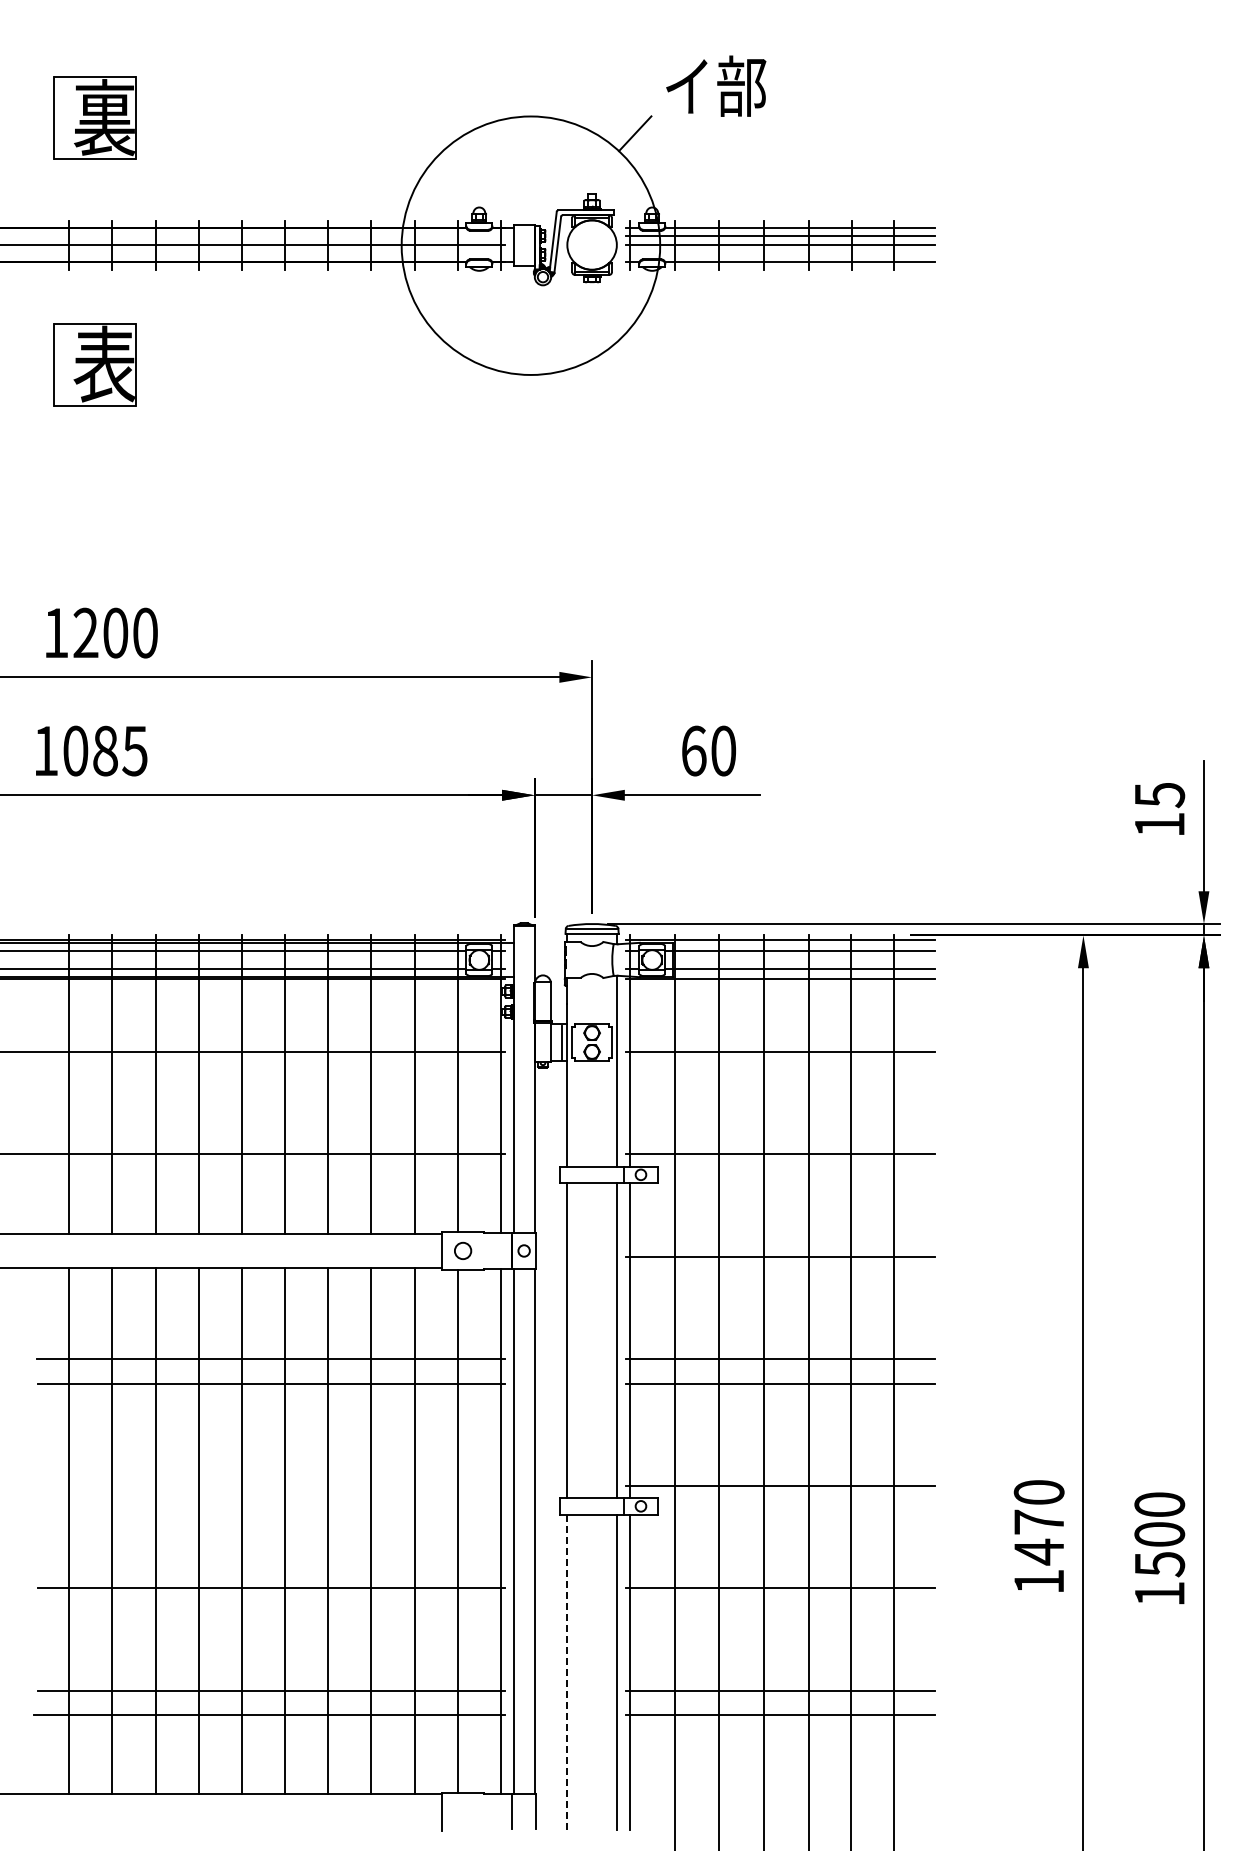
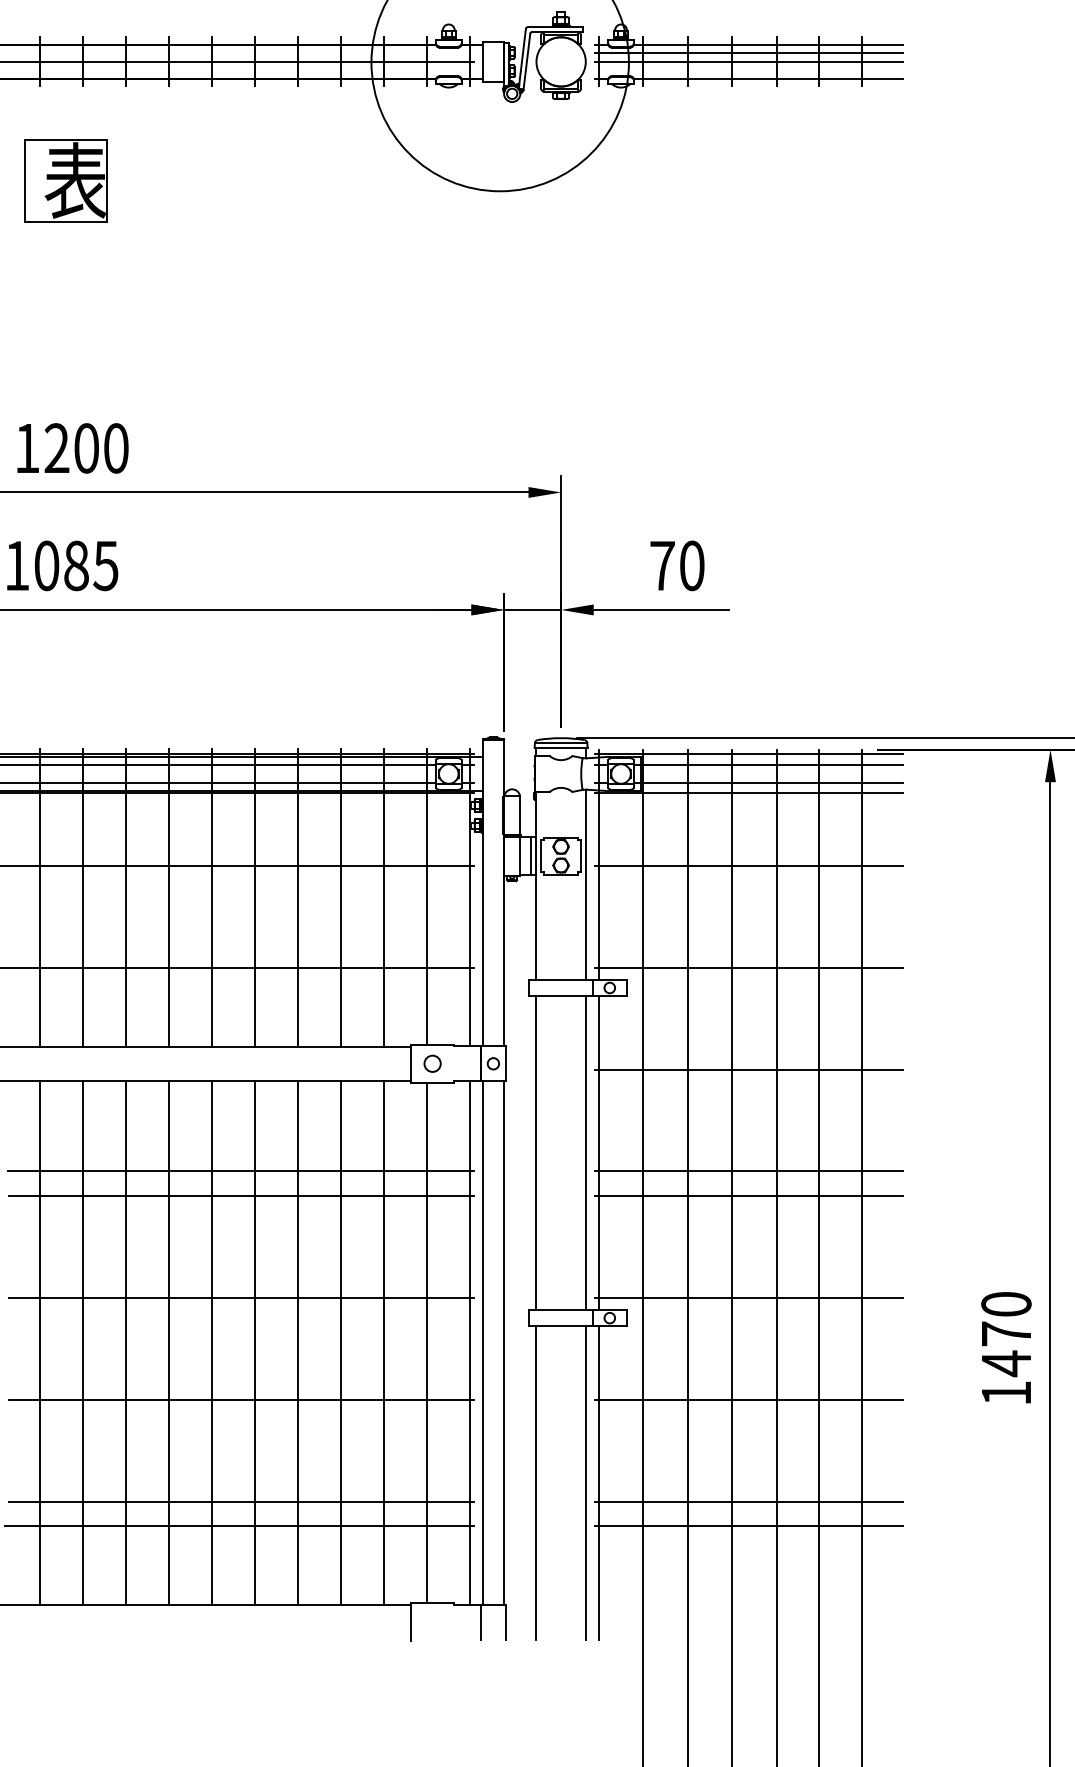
text: (693, 750) -> (662, 565), 60 -> 70
line: (271, 1485) -> (241, 1297), added
line: (567, 1672) -> (536, 1483), dashed -> solid

